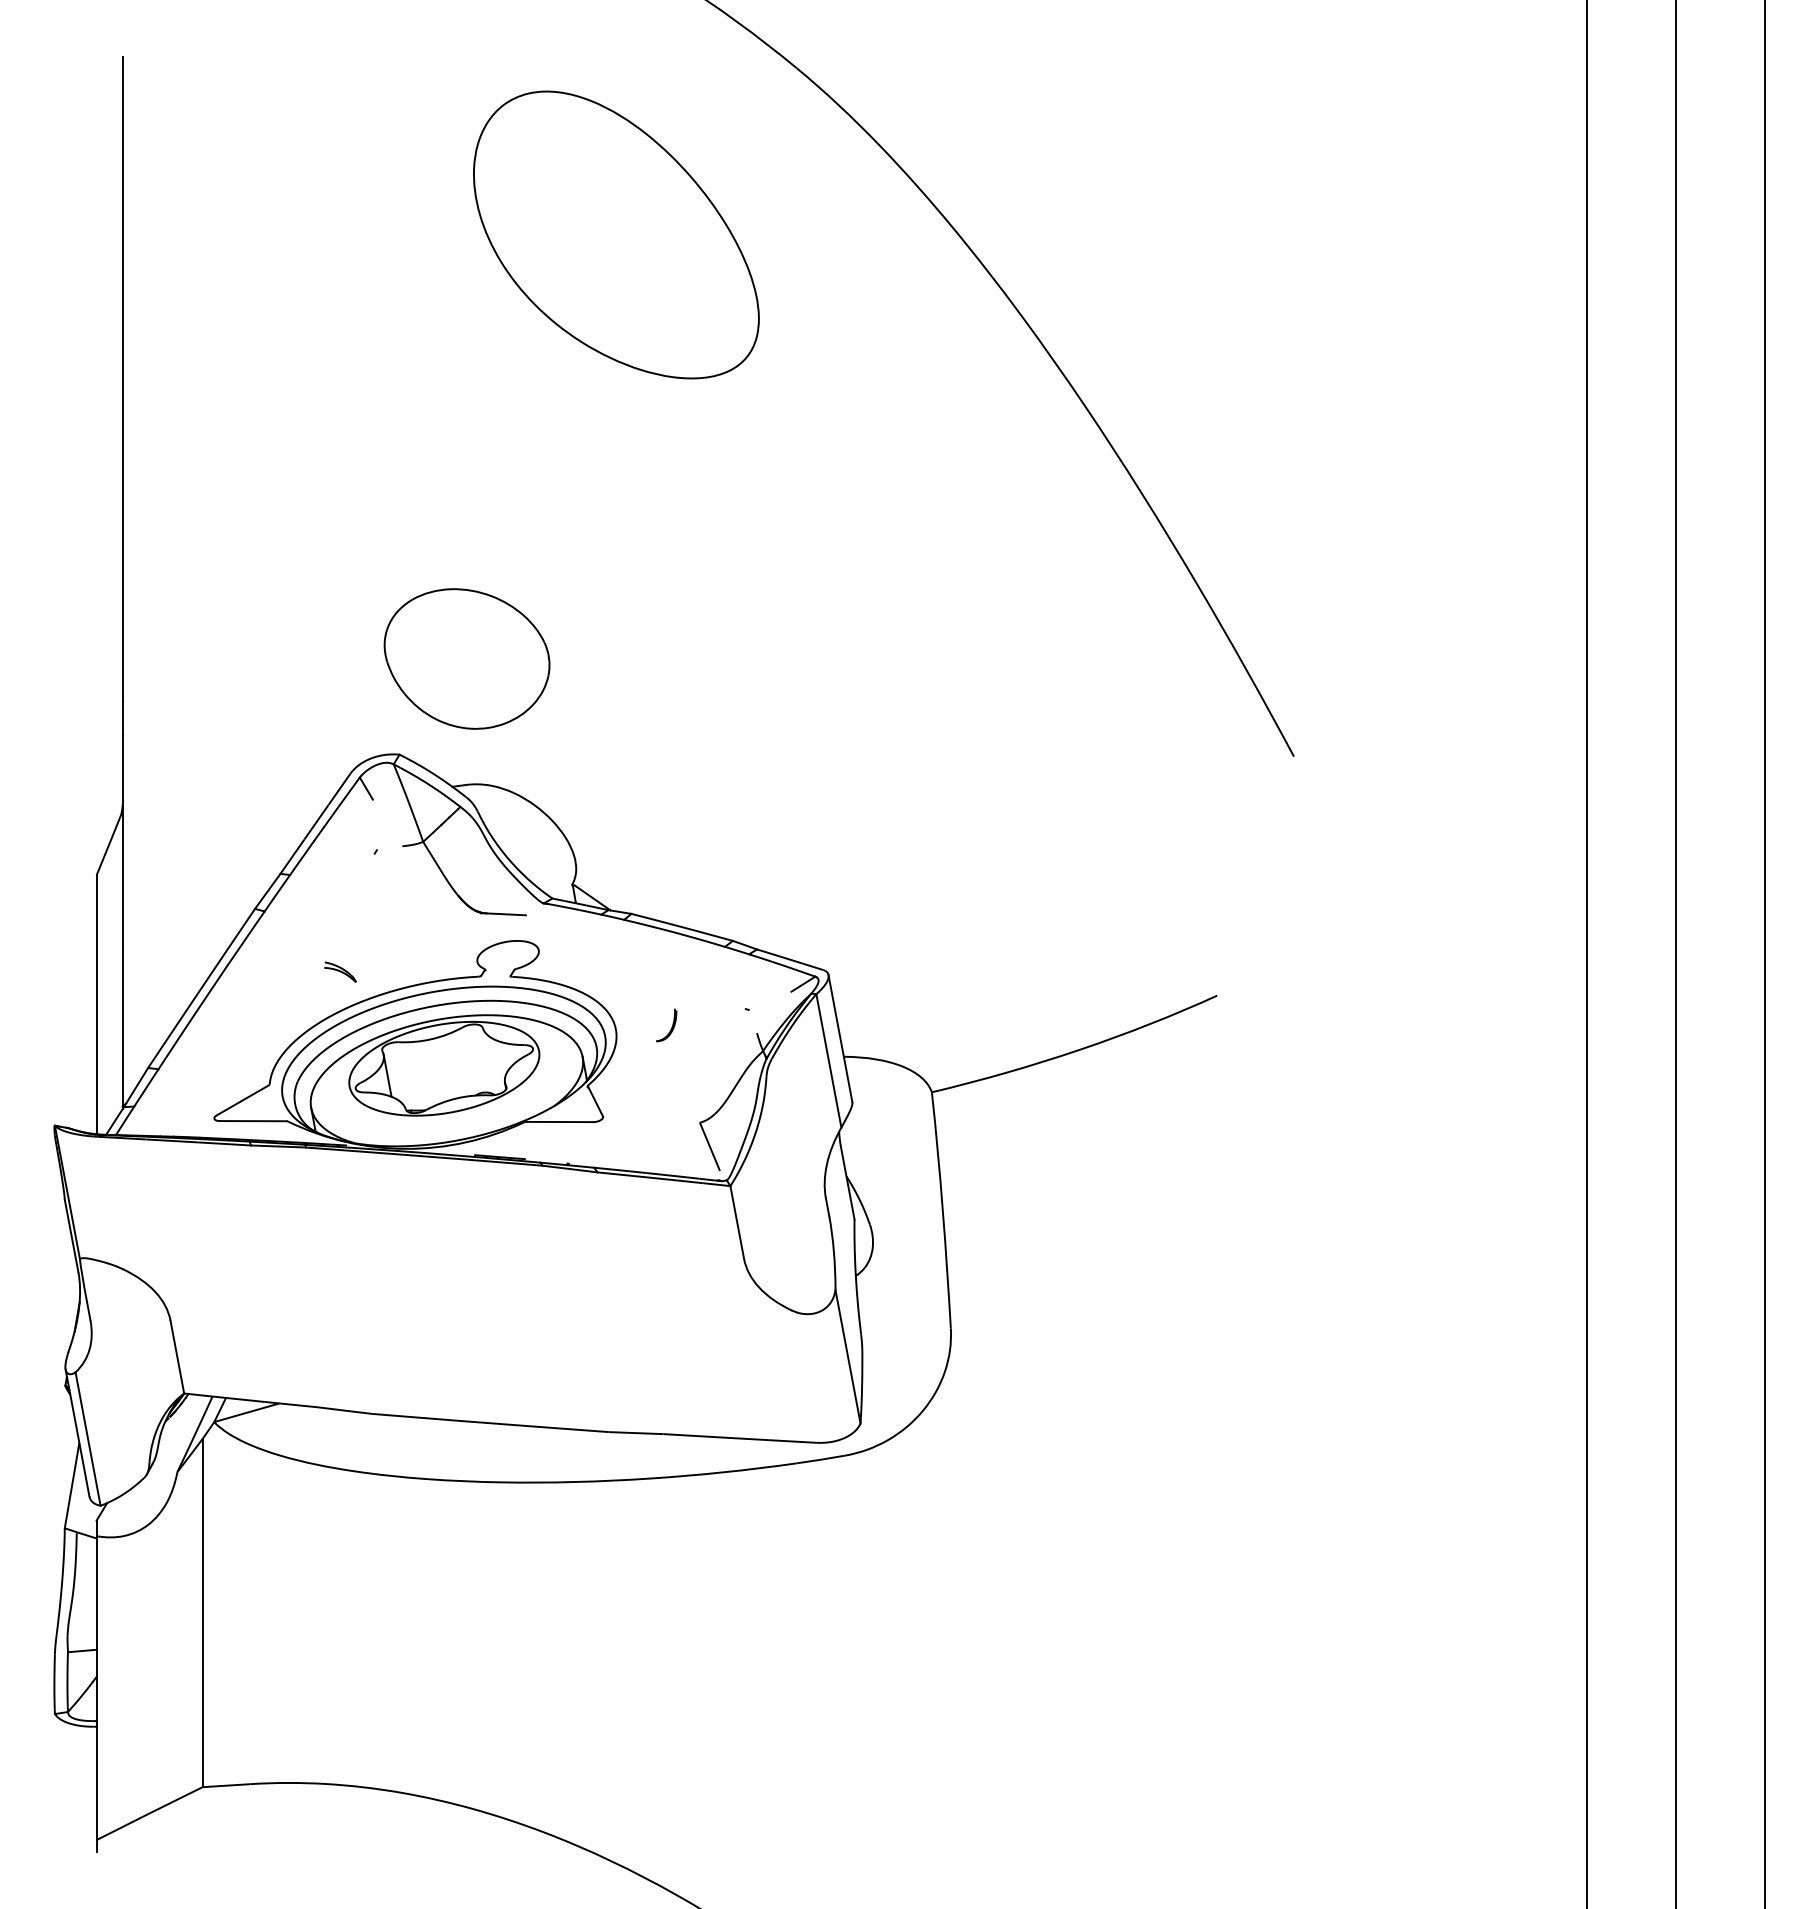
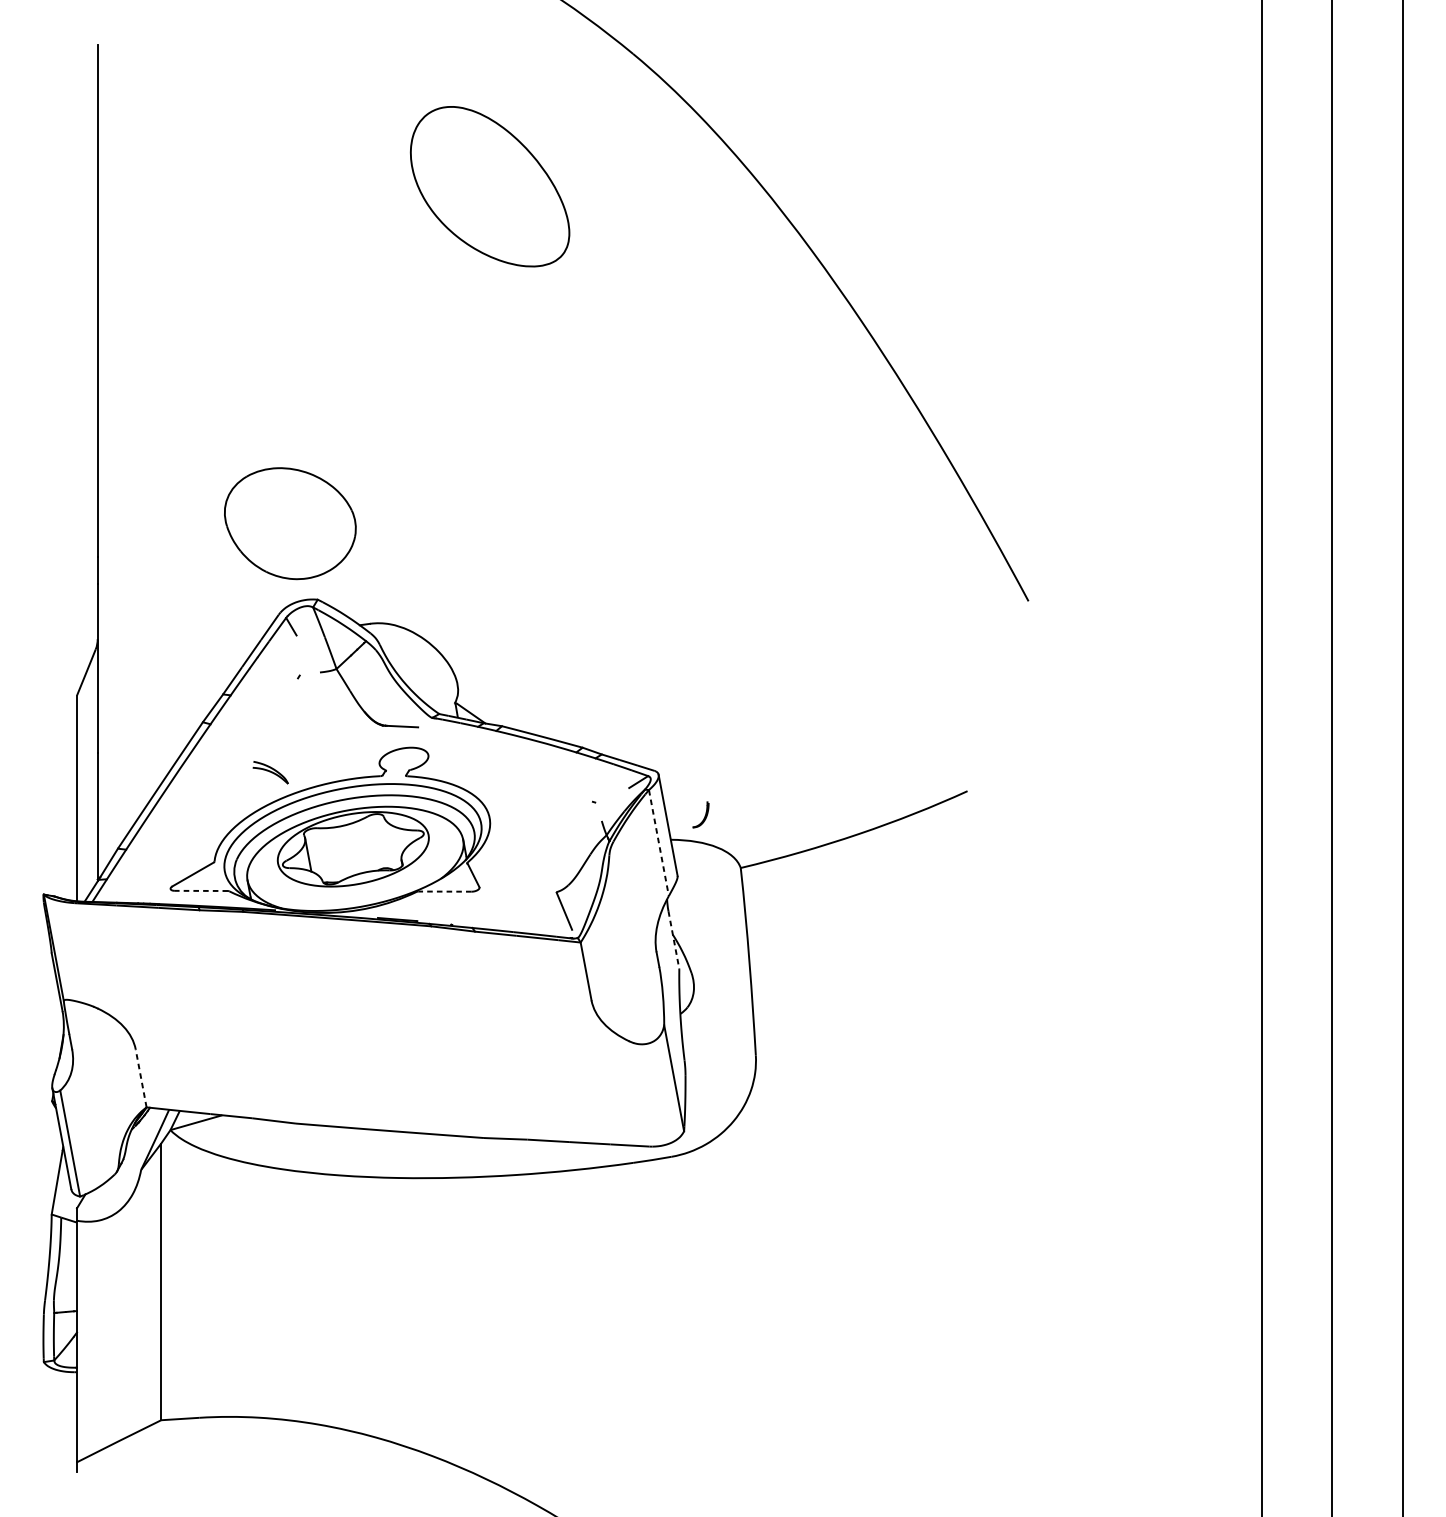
part: (616, 234) -> (490, 186), size x0.7
part: (466, 658) -> (289, 523), moved
part: (340, 971) -> (270, 772), size x1.4
part: (666, 1025) -> (700, 814), moved
line: (828, 1060) -> (658, 842), solid -> dashed
line: (252, 1121) -> (200, 891), solid -> dashed
line: (559, 1122) -> (444, 892), solid -> dashed
line: (847, 1183) -> (673, 940), solid -> dashed
line: (177, 1356) -> (141, 1077), solid -> dashed

